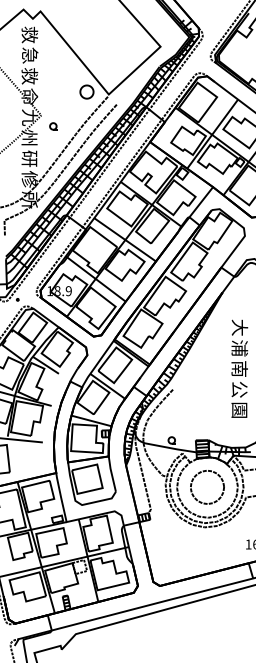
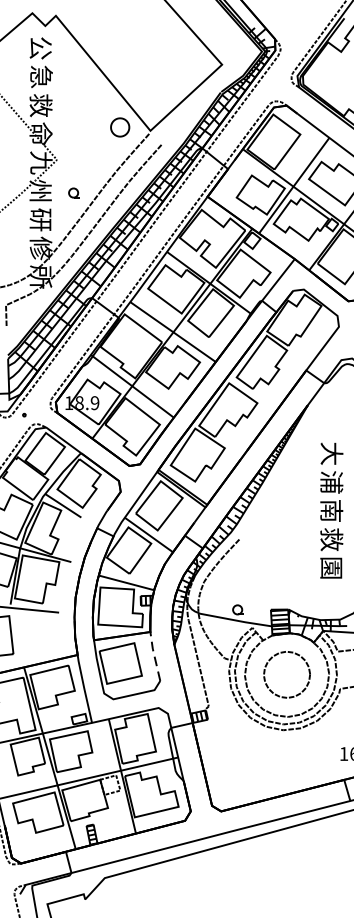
text: (29, 34) -> (40, 47), 救 -> 公
part: (53, 126) -> (73, 193), moved
text: (239, 389) -> (331, 539), 公 -> 救
line: (111, 473) -> (154, 655), solid -> dashed

